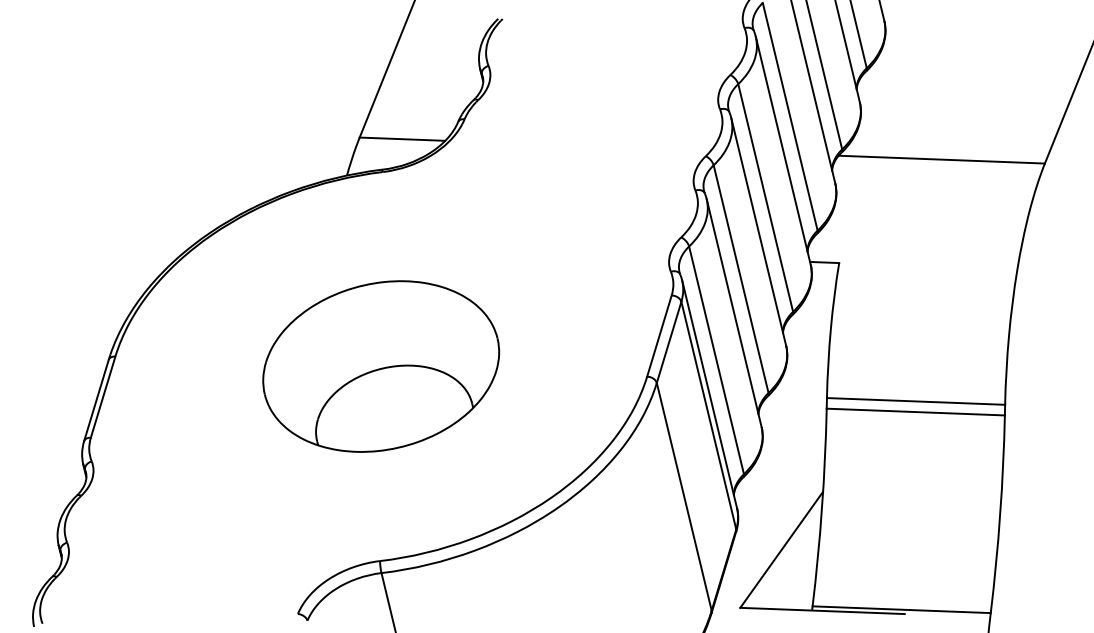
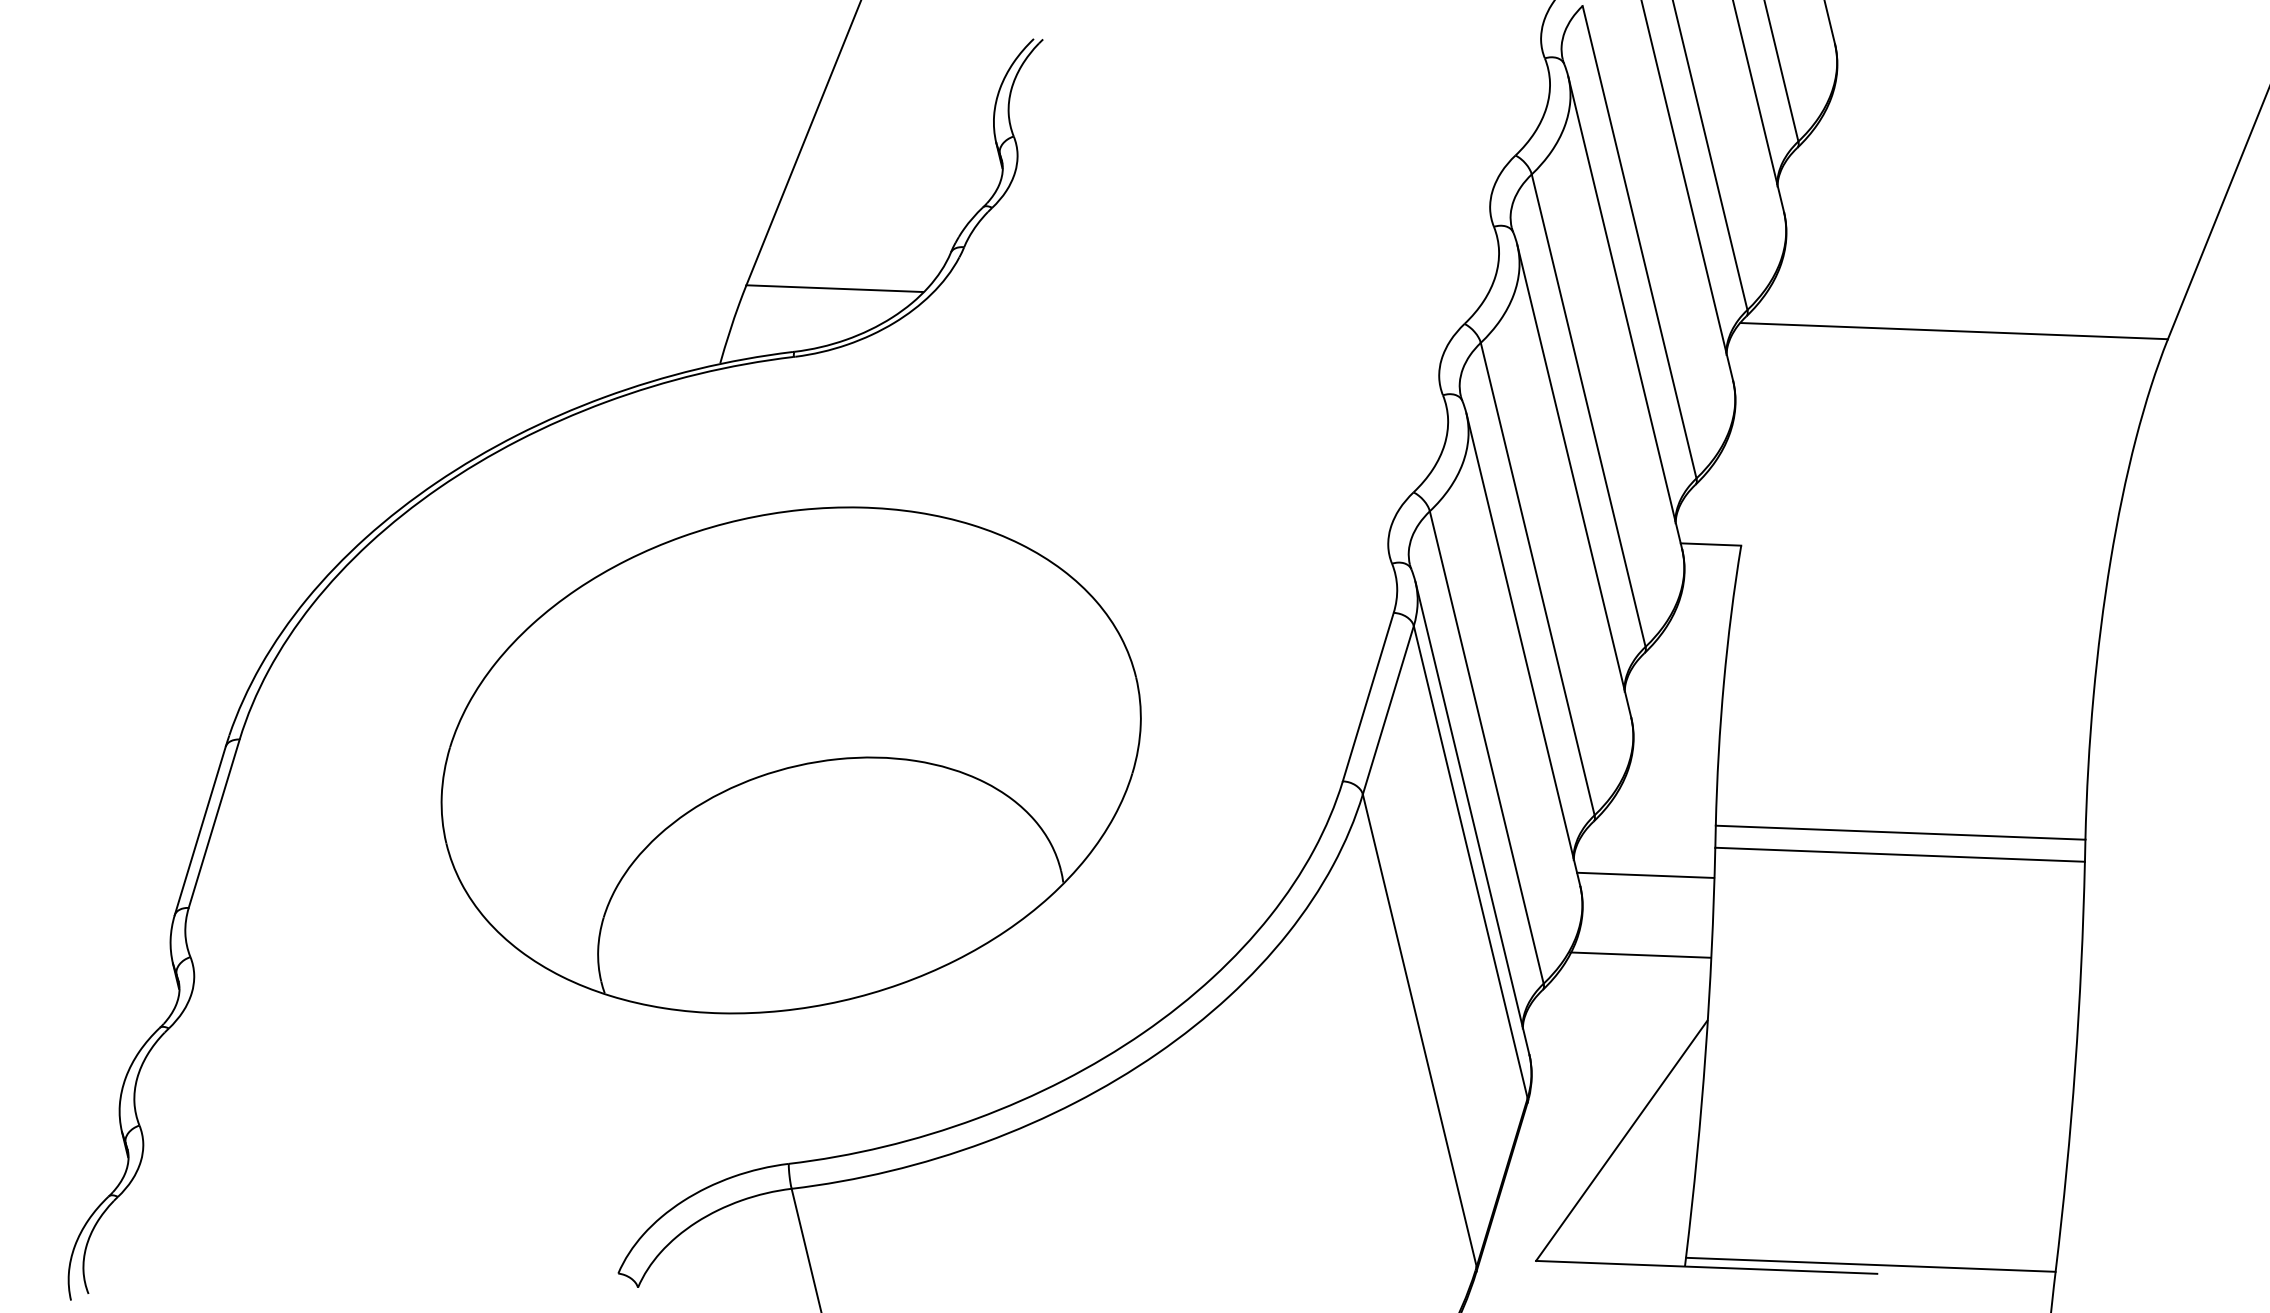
part: (380, 366) -> (789, 760), size x1.43
line: (793, 421) -> (1646, 874), added
line: (790, 460) -> (1640, 955), added

